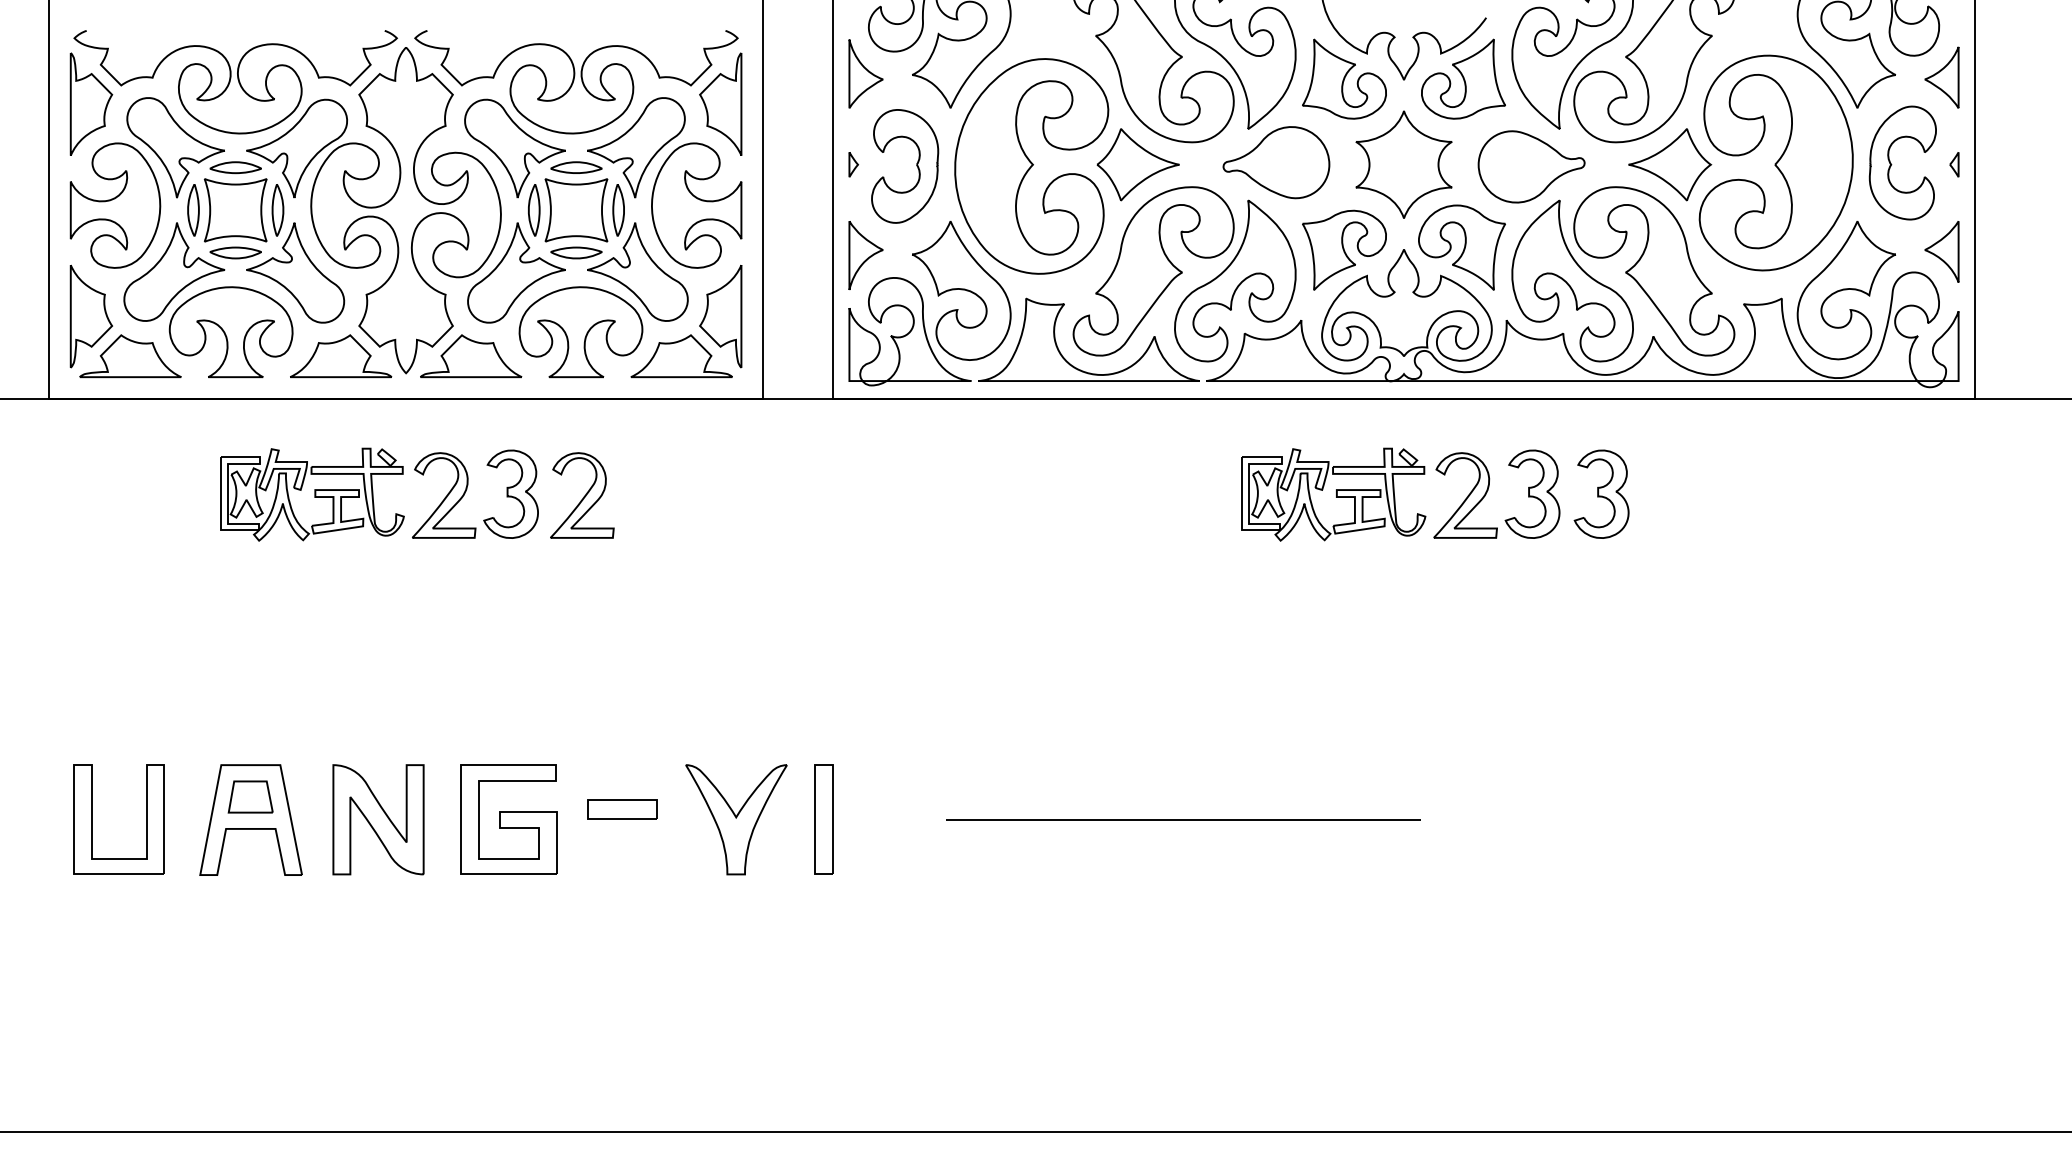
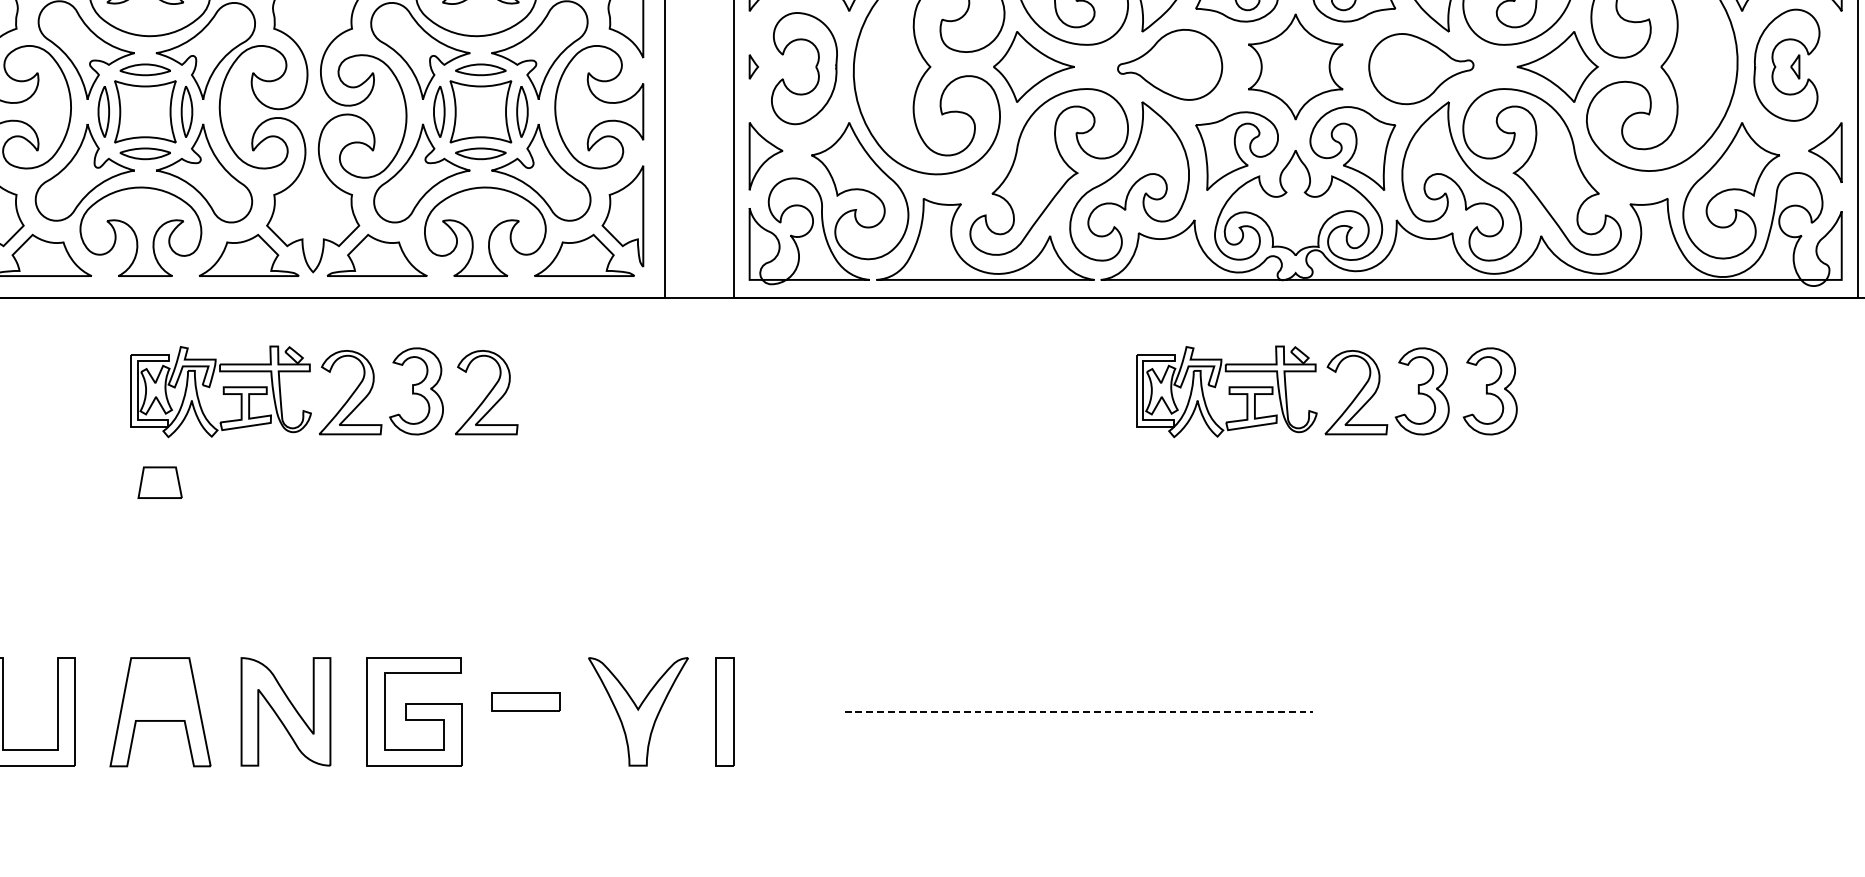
part: (1954, 164) -> (1795, 66), moved
part: (250, 796) -> (159, 482), moved
line: (1183, 820) -> (1078, 712), solid -> dashed

